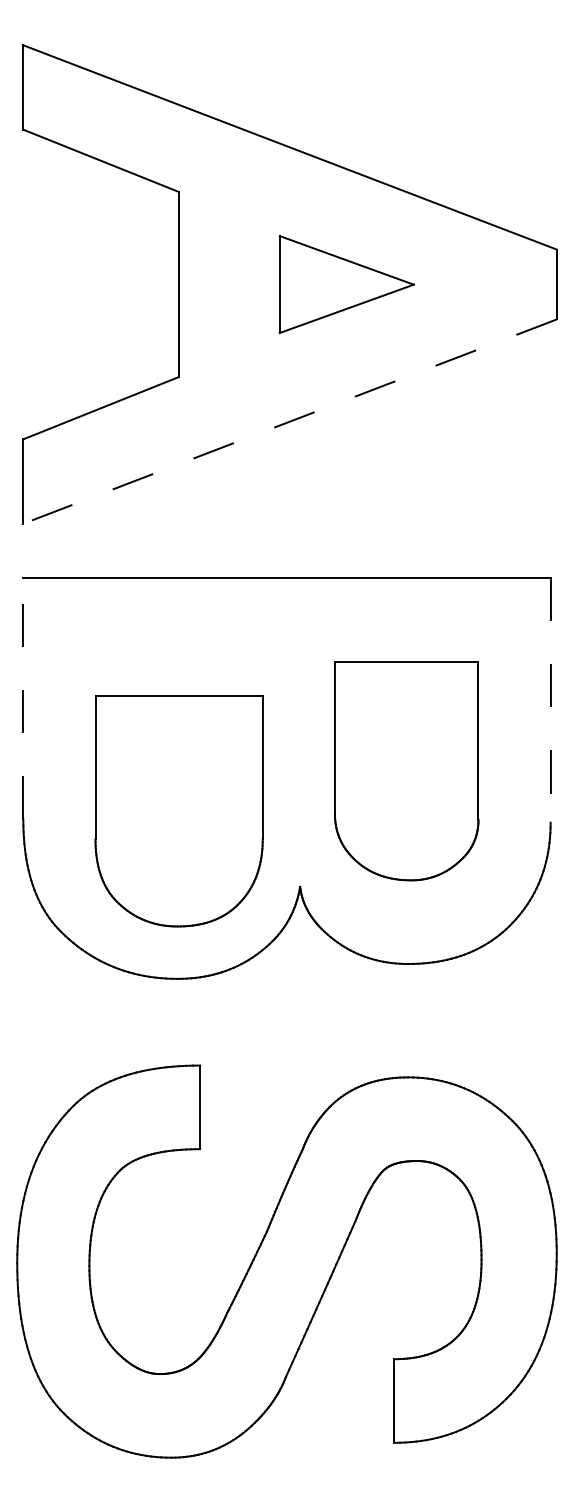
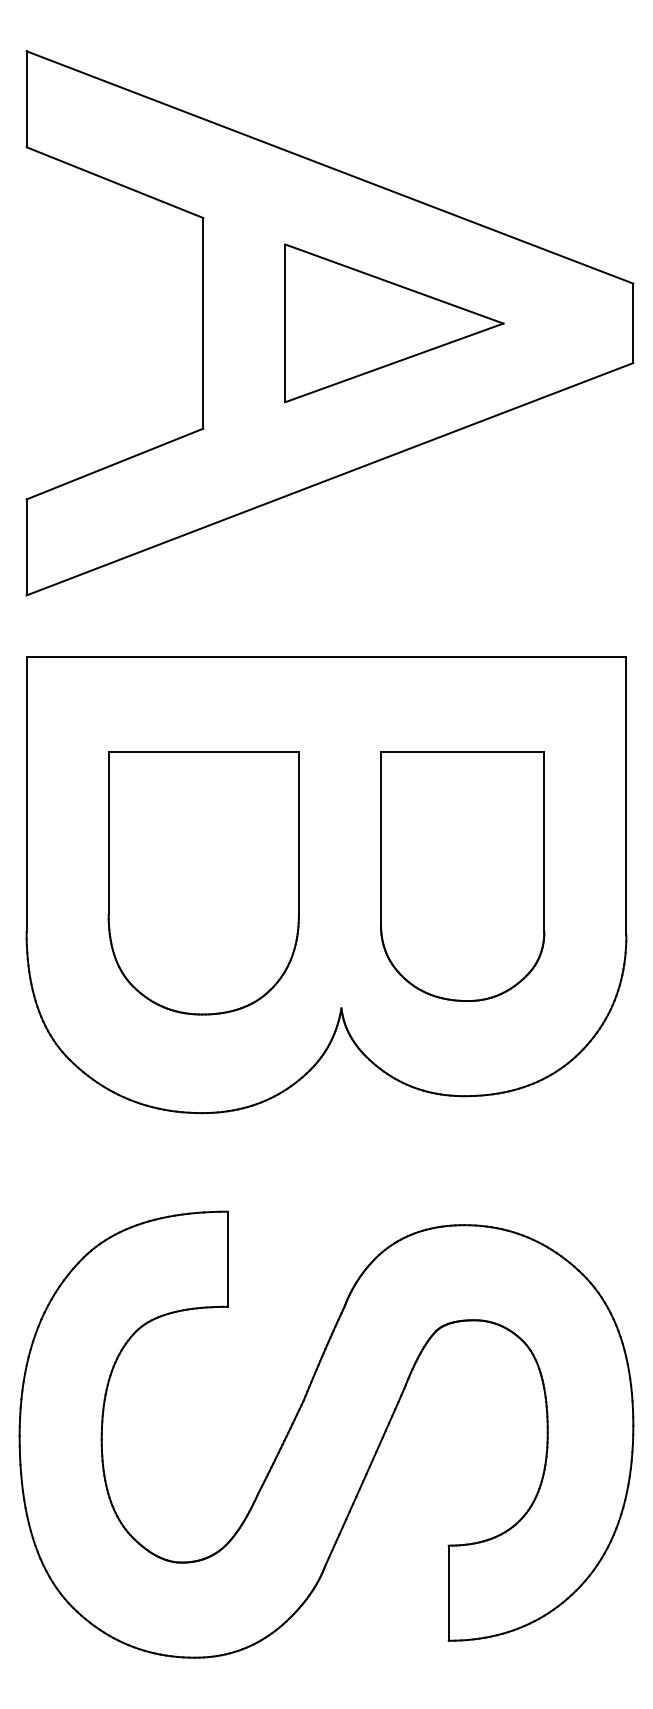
part: (346, 284) -> (394, 323), size x1.43
line: (289, 421) -> (329, 479), dashed -> solid
line: (23, 698) -> (26, 794), dashed -> solid
line: (550, 700) -> (626, 796), dashed -> solid
part: (178, 811) -> (203, 883), moved

